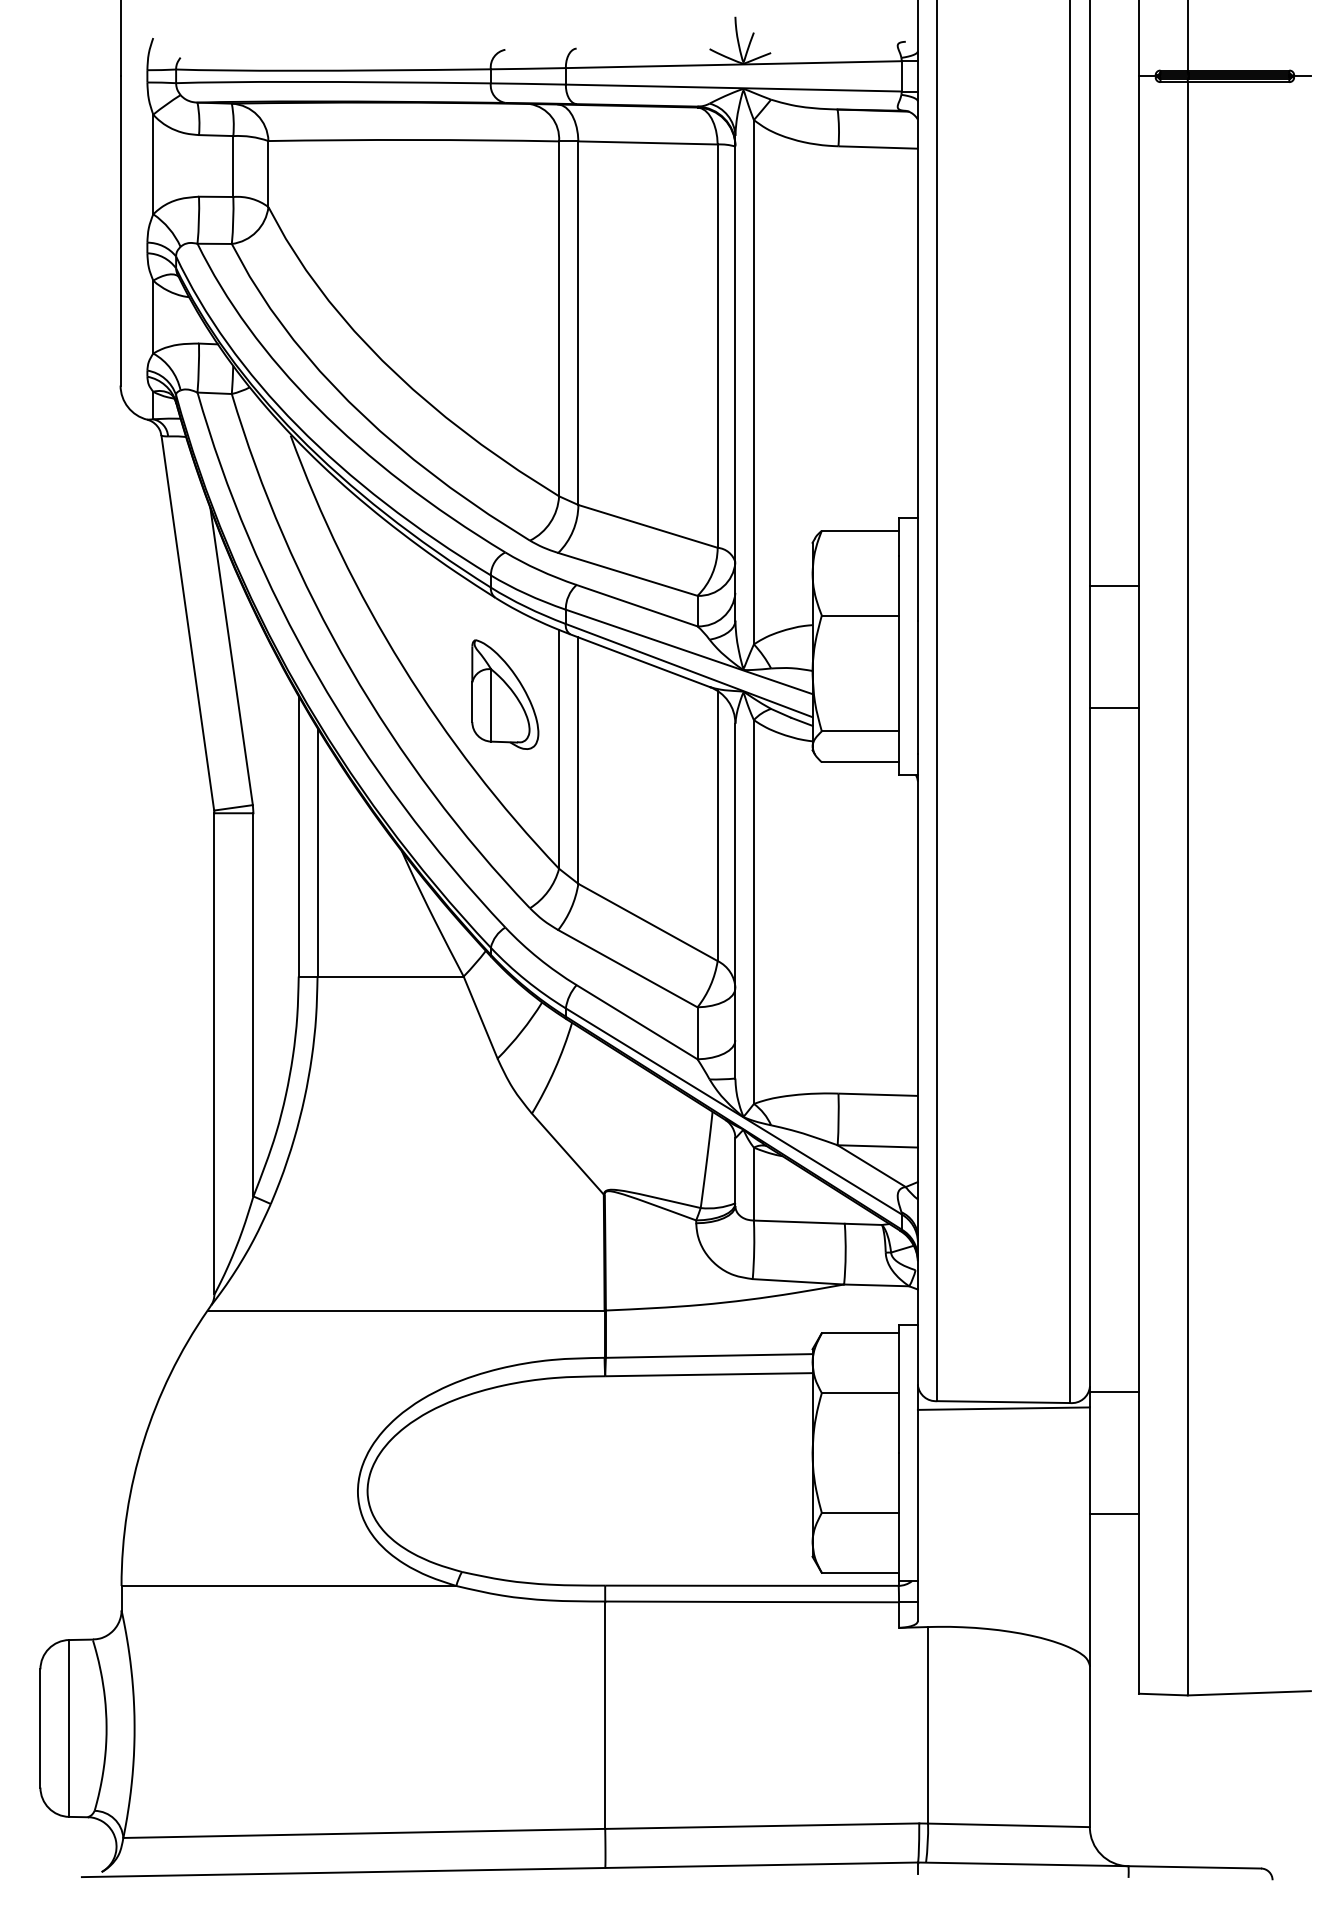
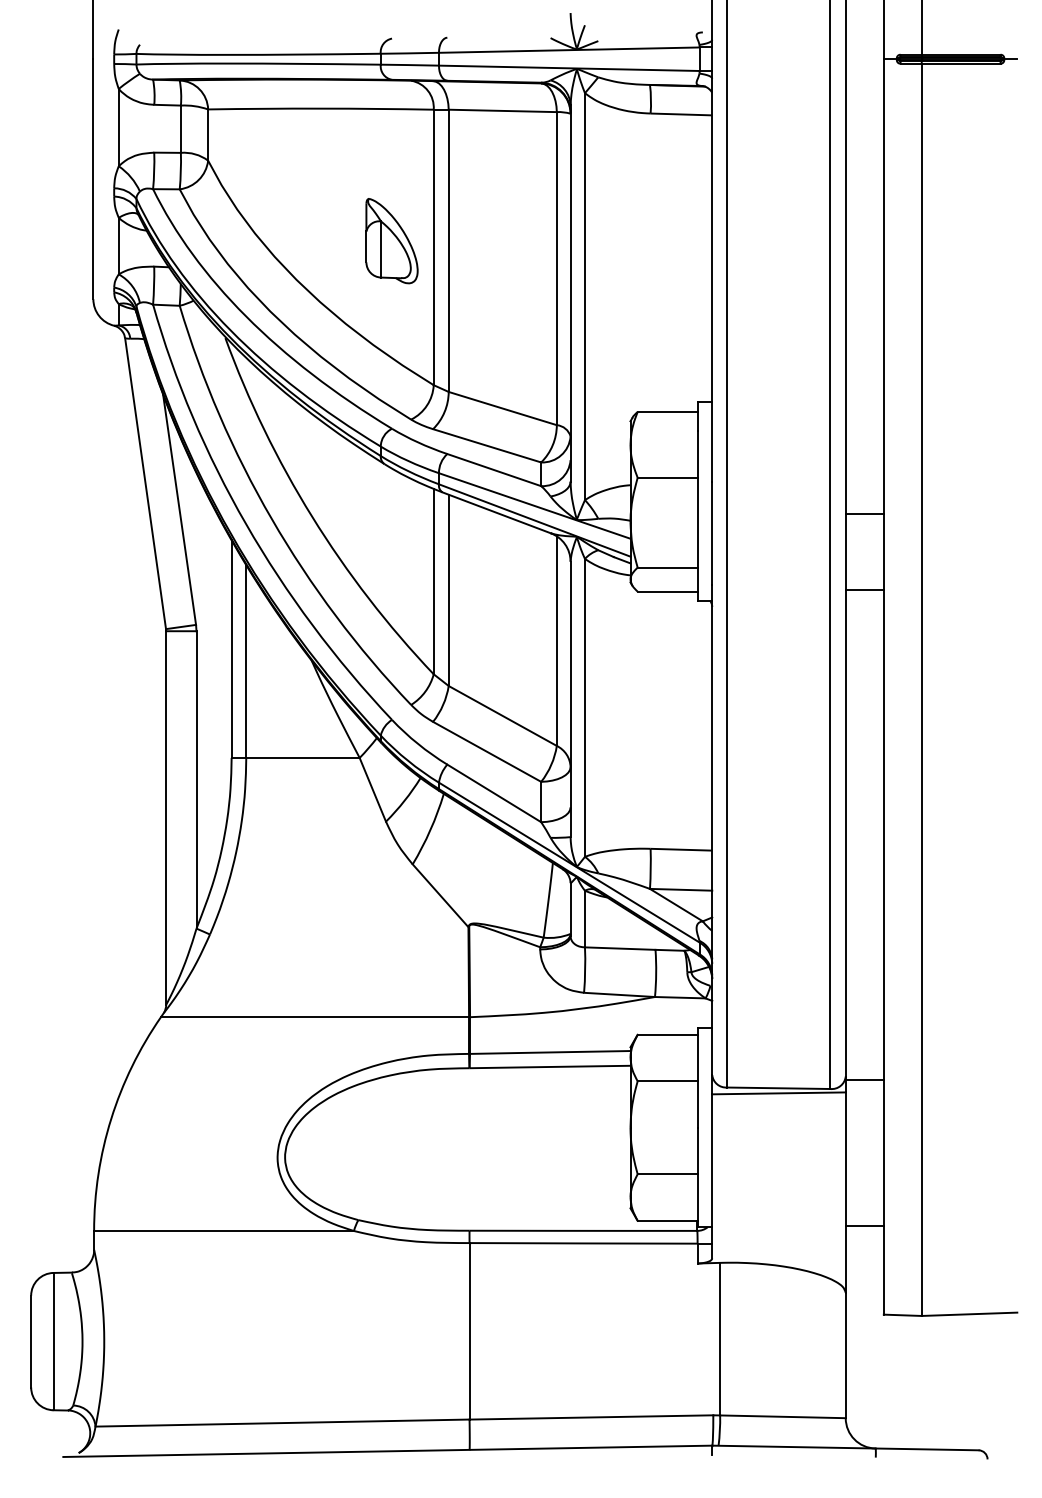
line: (1113, 585) -> (864, 514), moved
part: (505, 694) -> (392, 240), moved
line: (1113, 707) -> (864, 590), moved
line: (1113, 1514) -> (864, 1225), moved

